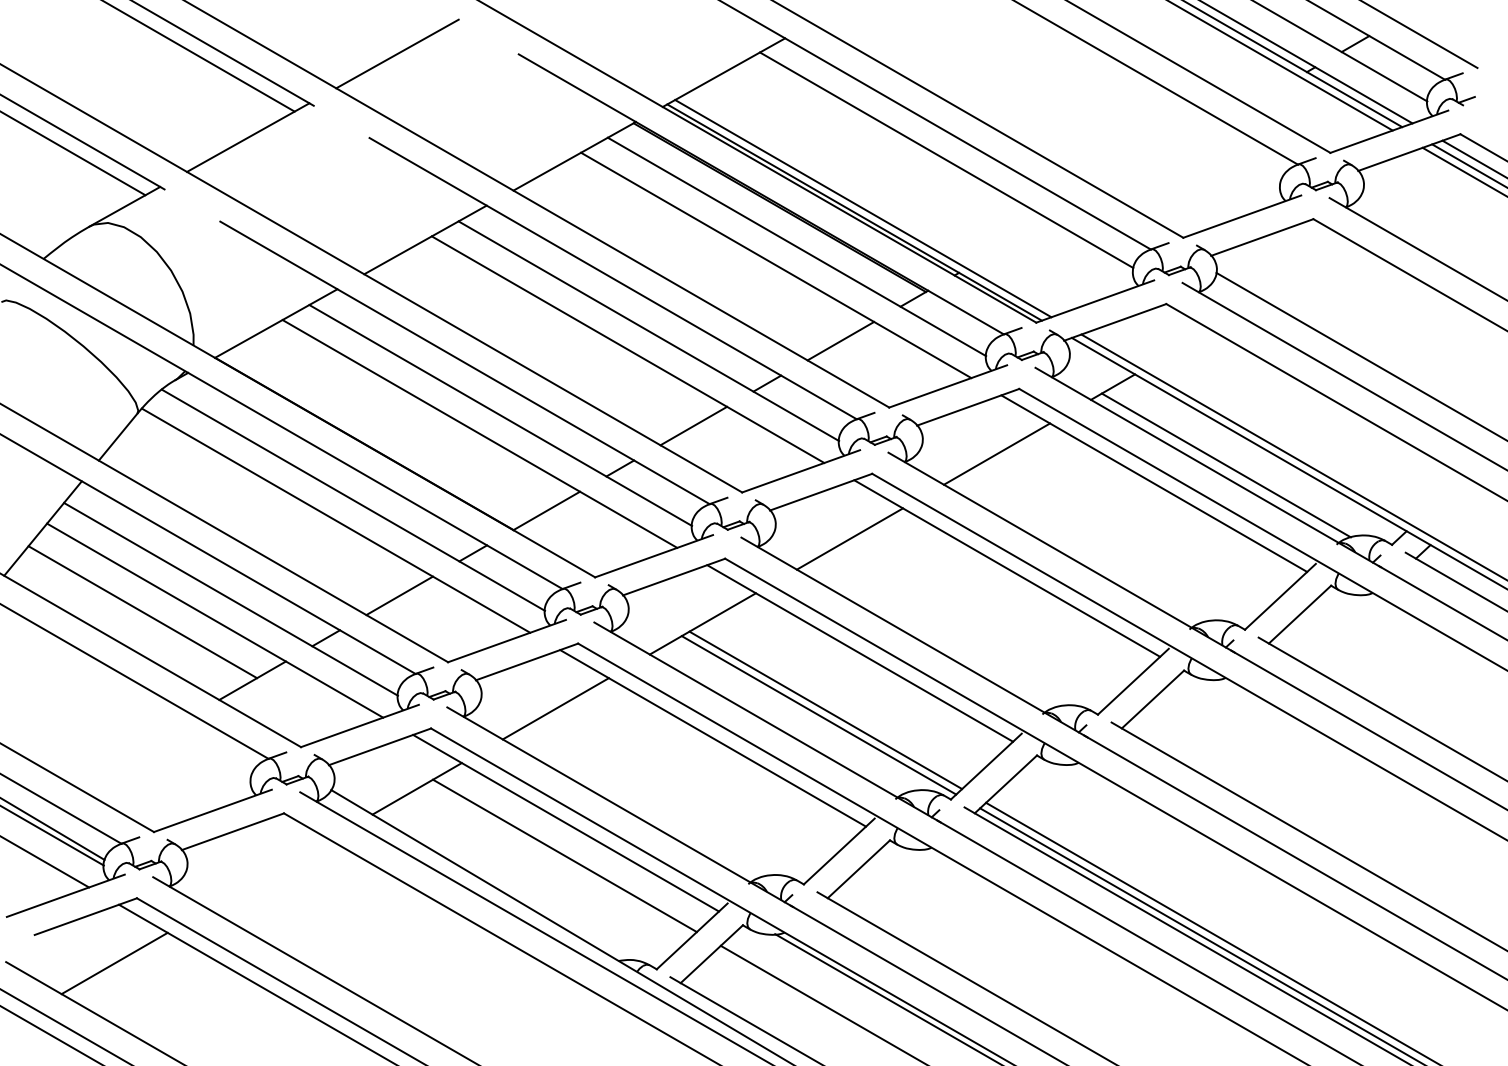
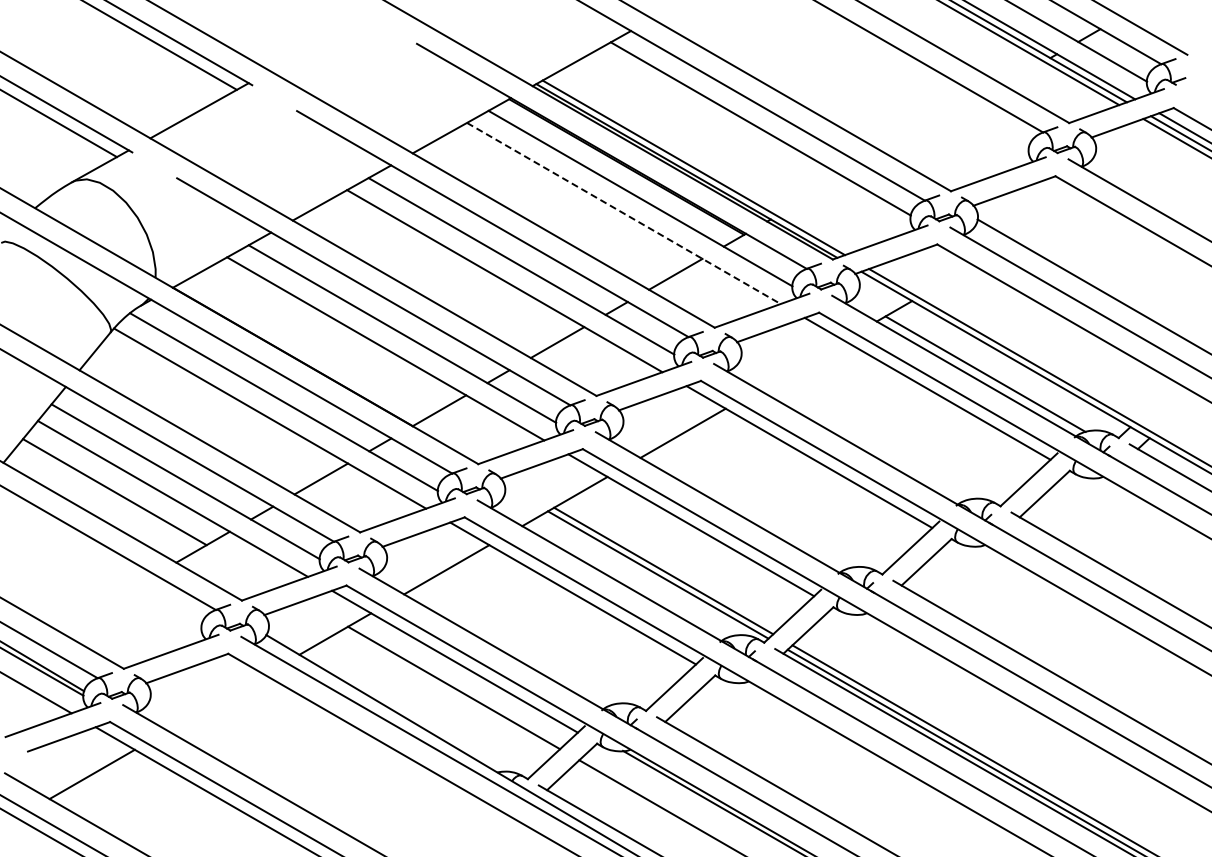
line: (397, 53) -> (319, 43), removed
line: (777, 265) -> (624, 213), solid -> dashed
line: (996, 453) -> (800, 364), removed

